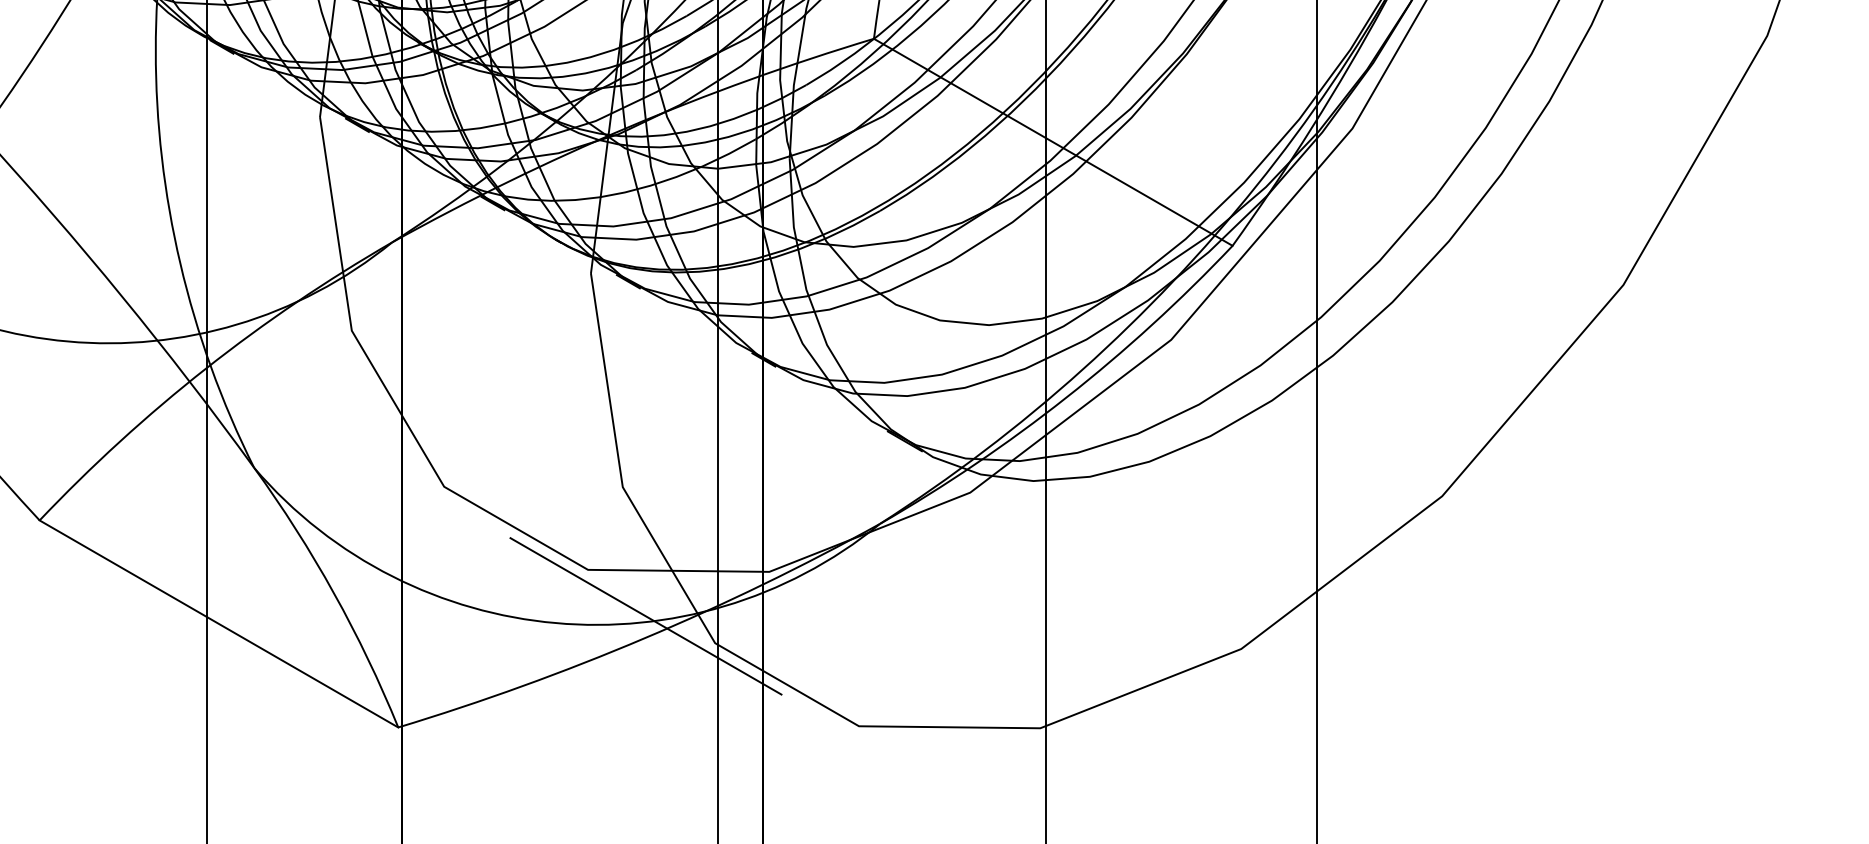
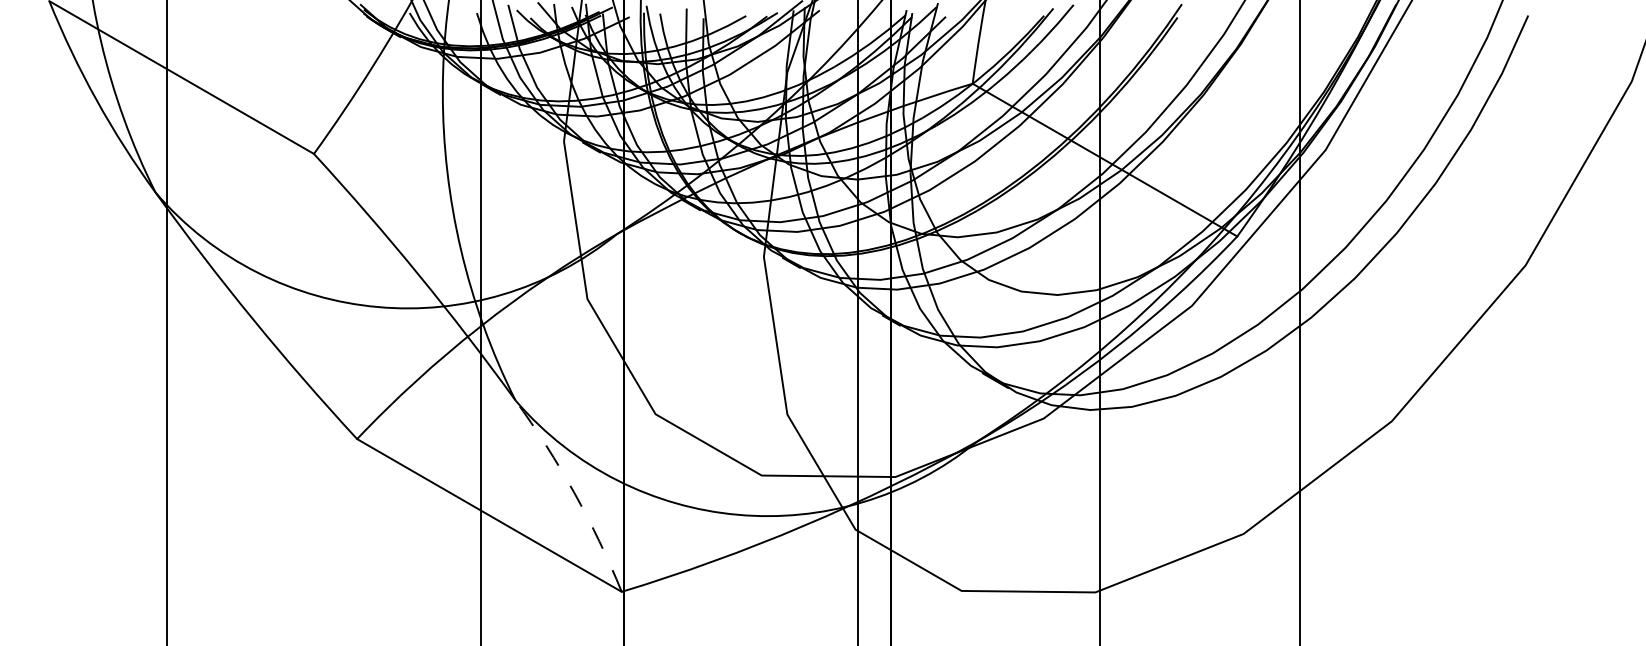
arc: (334, 592) -> (574, 492), solid -> dashed
line: (646, 615) -> (804, 509), removed

